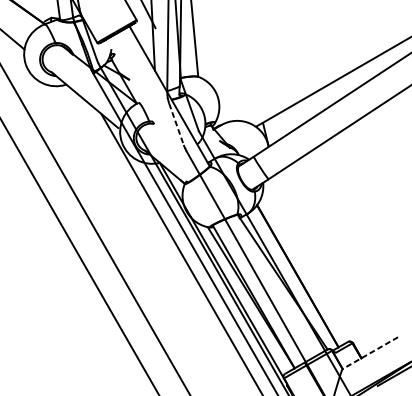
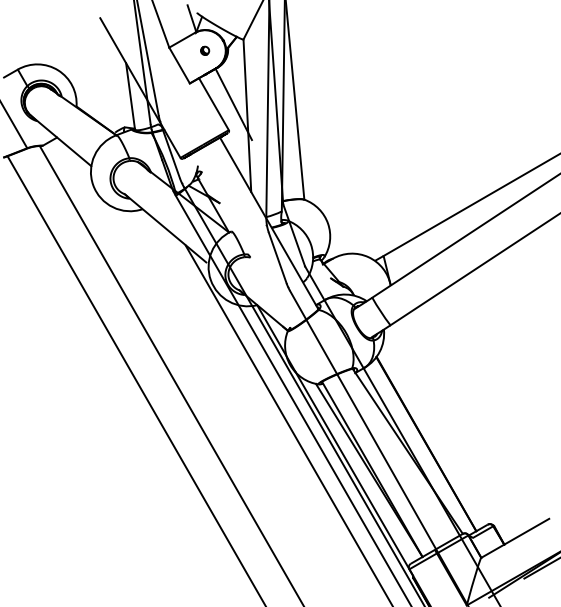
line: (176, 124) -> (277, 257), dashed -> solid
line: (369, 353) -> (514, 538), dashed -> solid

